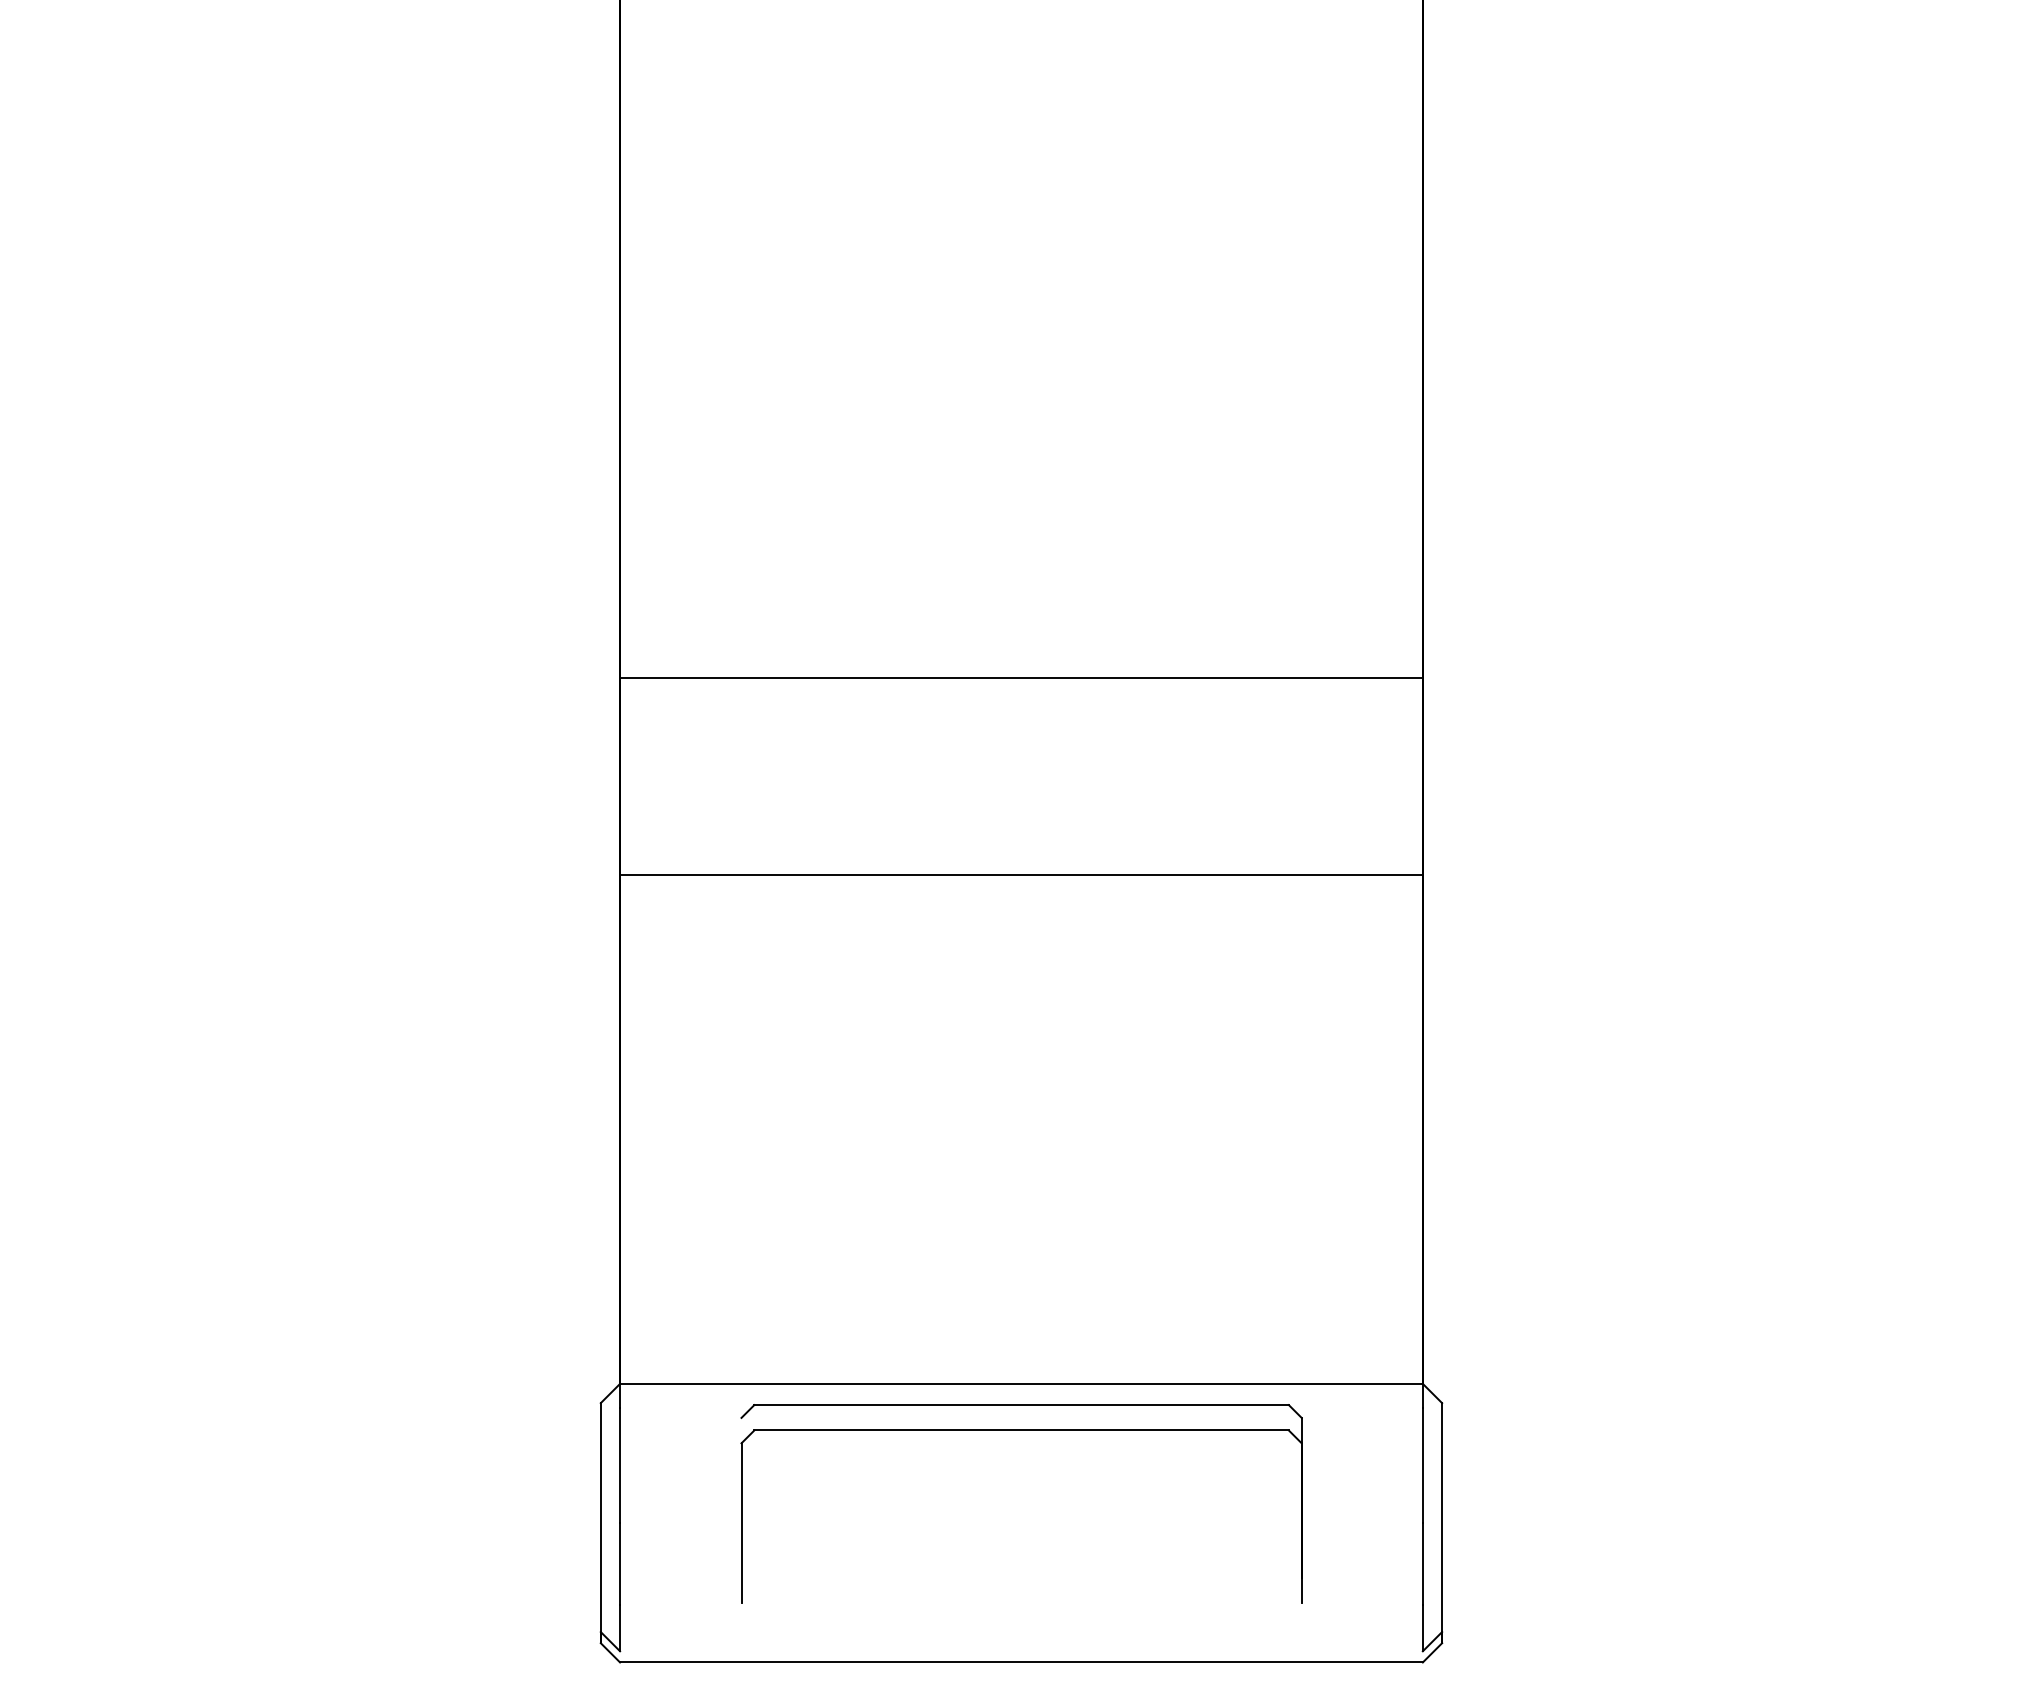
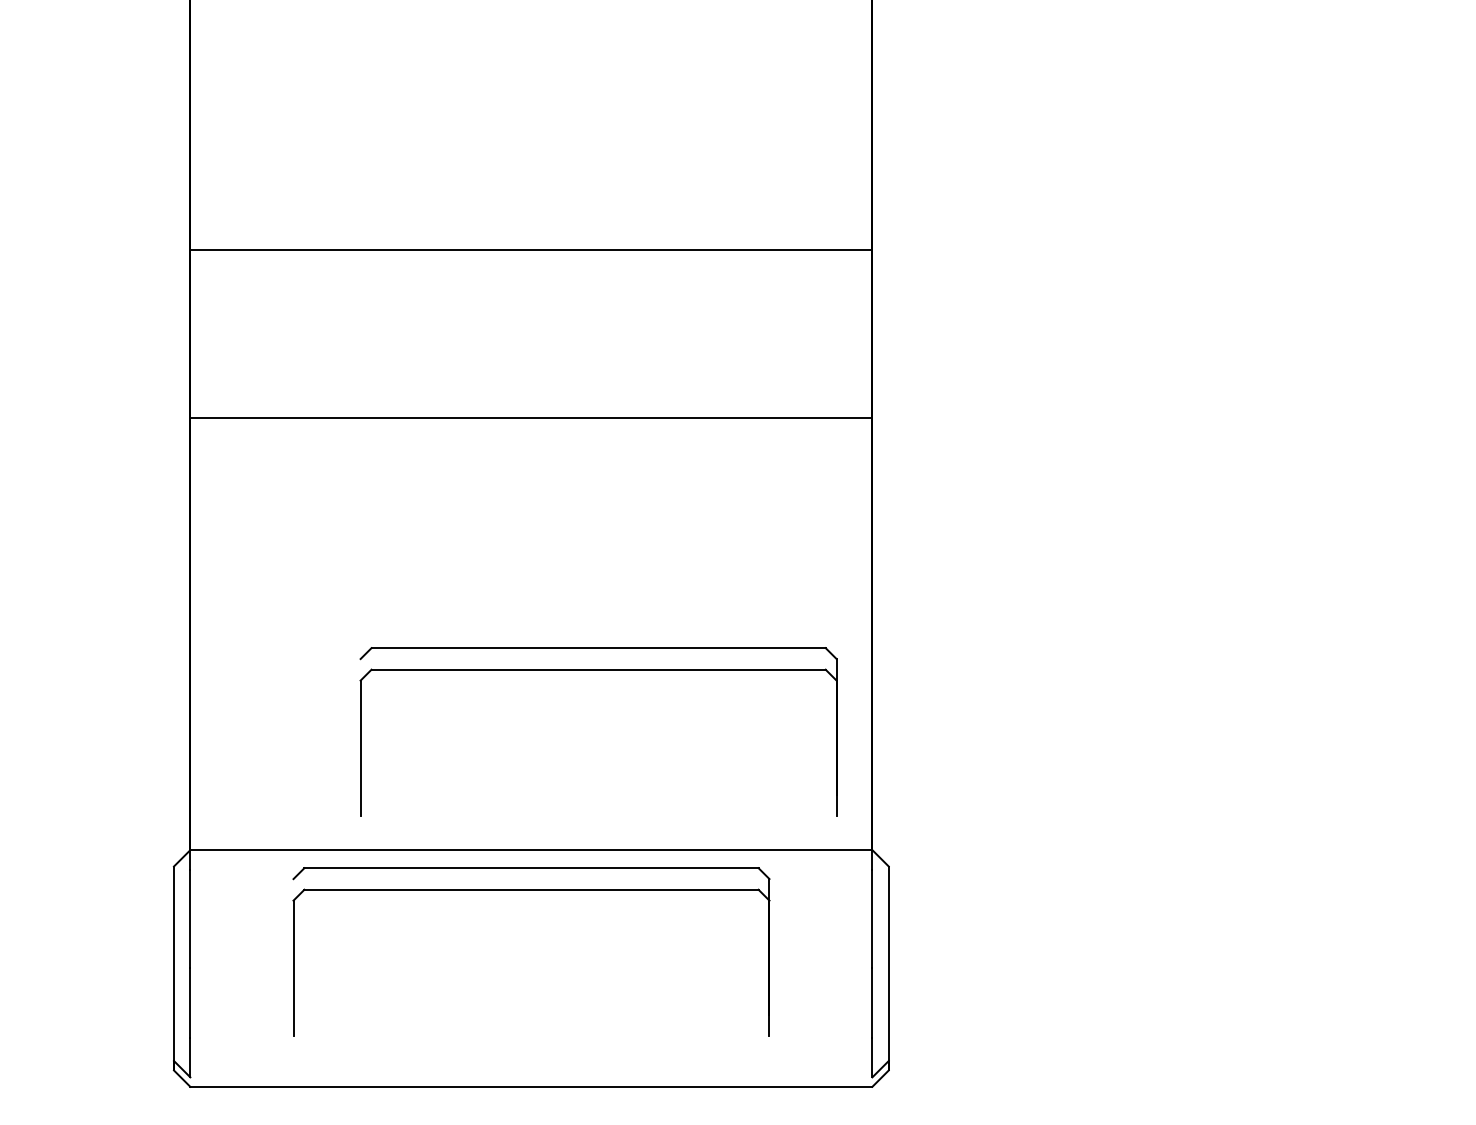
part: (1100, 1171) -> (598, 669), added

